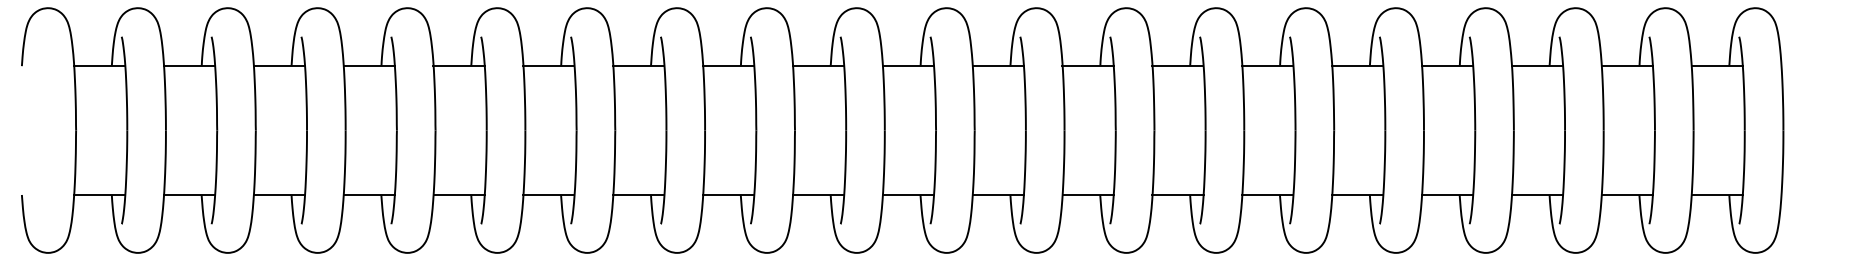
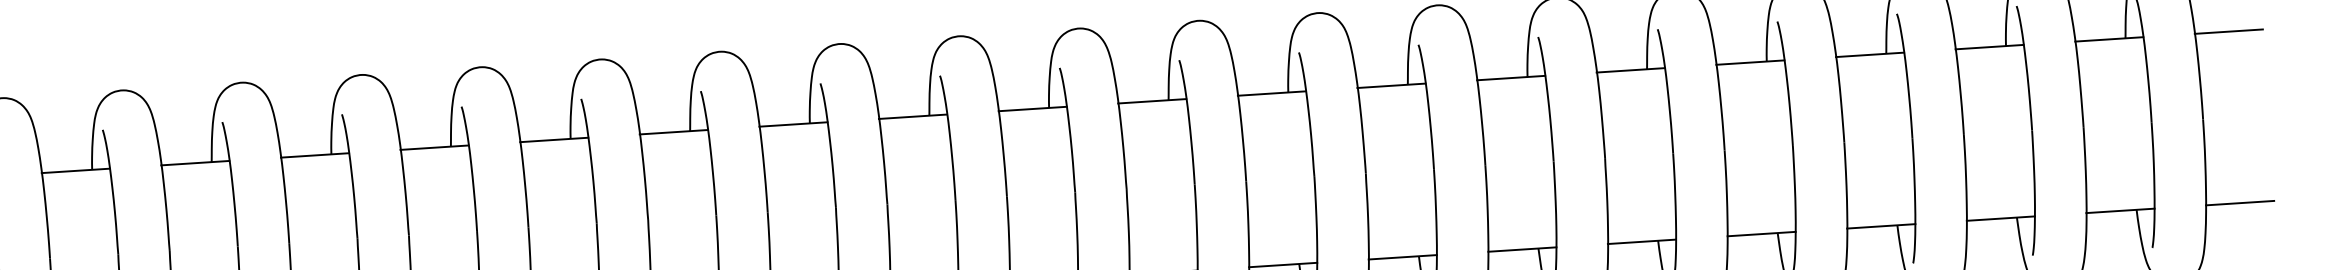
line: (1806, 66) -> (2228, 32), added
line: (1806, 194) -> (2239, 202), added

